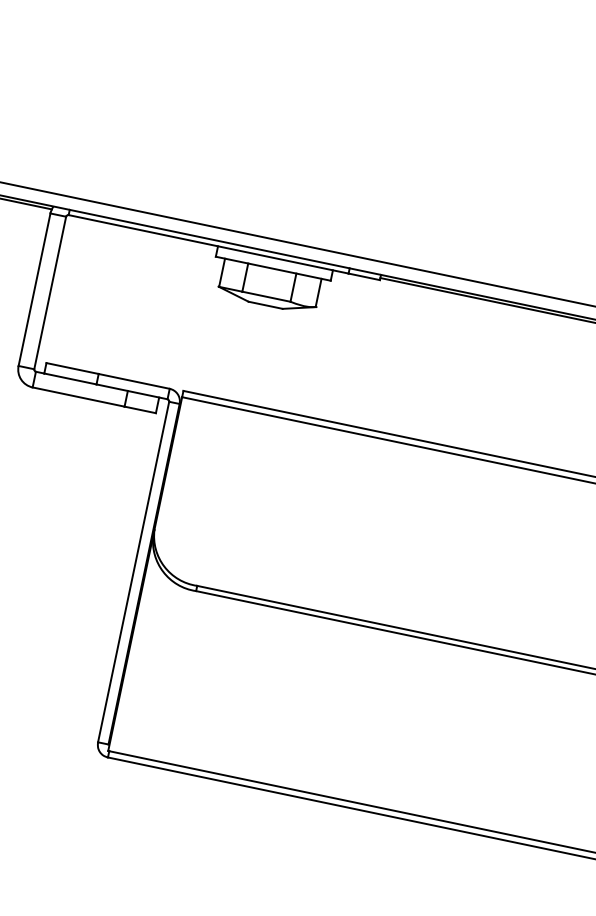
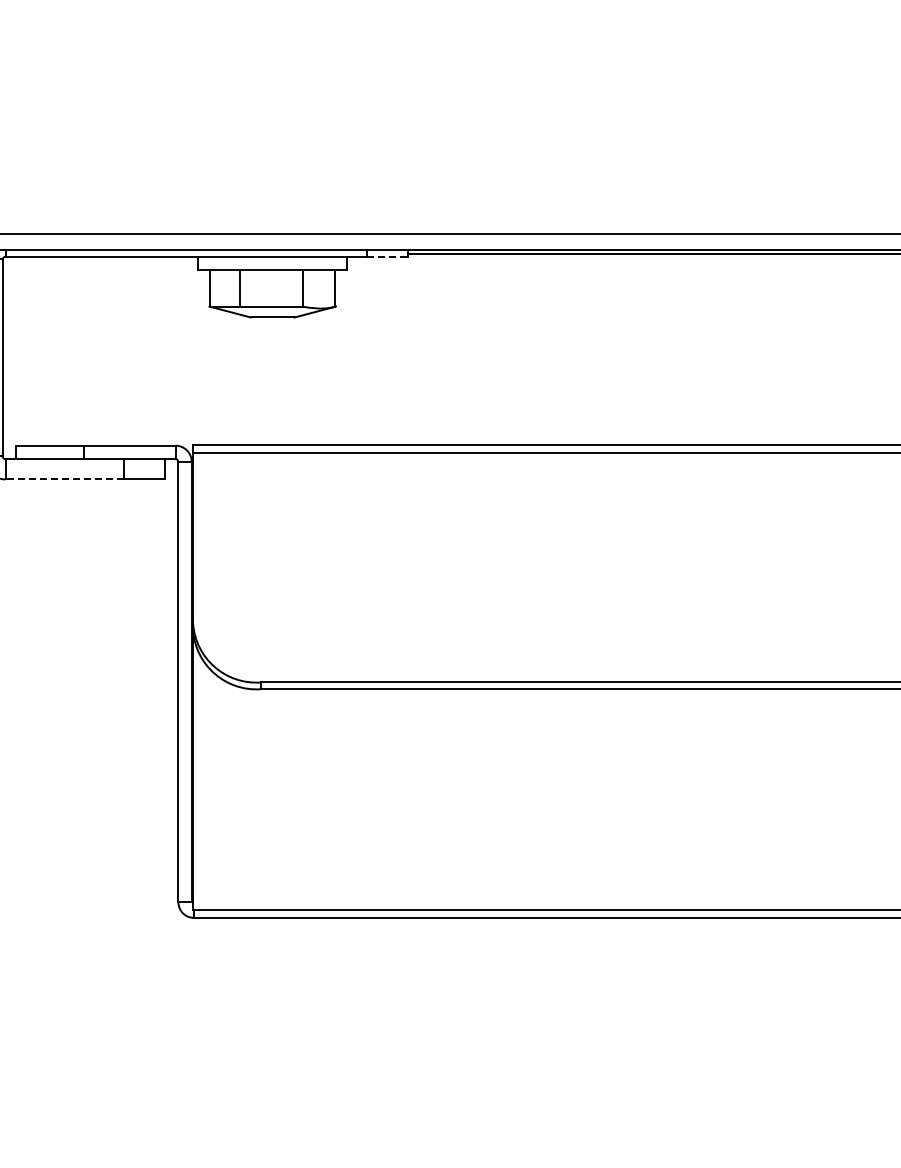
line: (364, 276) -> (387, 256), solid -> dashed
line: (78, 397) -> (64, 479), solid -> dashed

